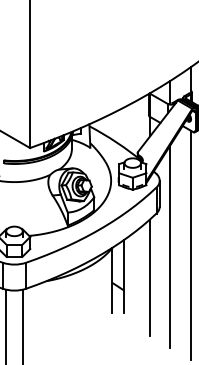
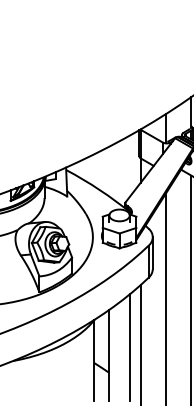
line: (141, 270) -> (130, 347), added

